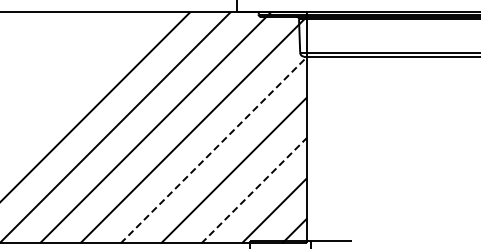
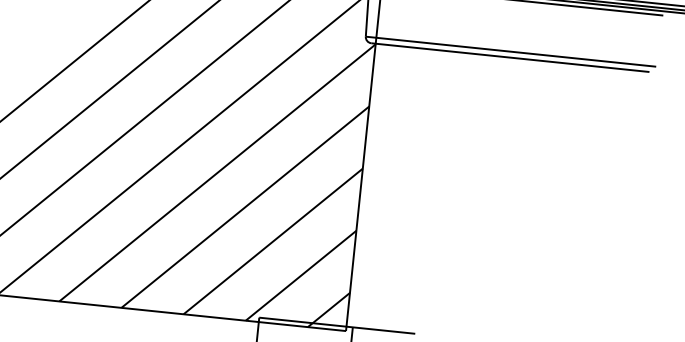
line: (213, 150) -> (216, 173), dashed -> solid
line: (254, 190) -> (273, 241), dashed -> solid

